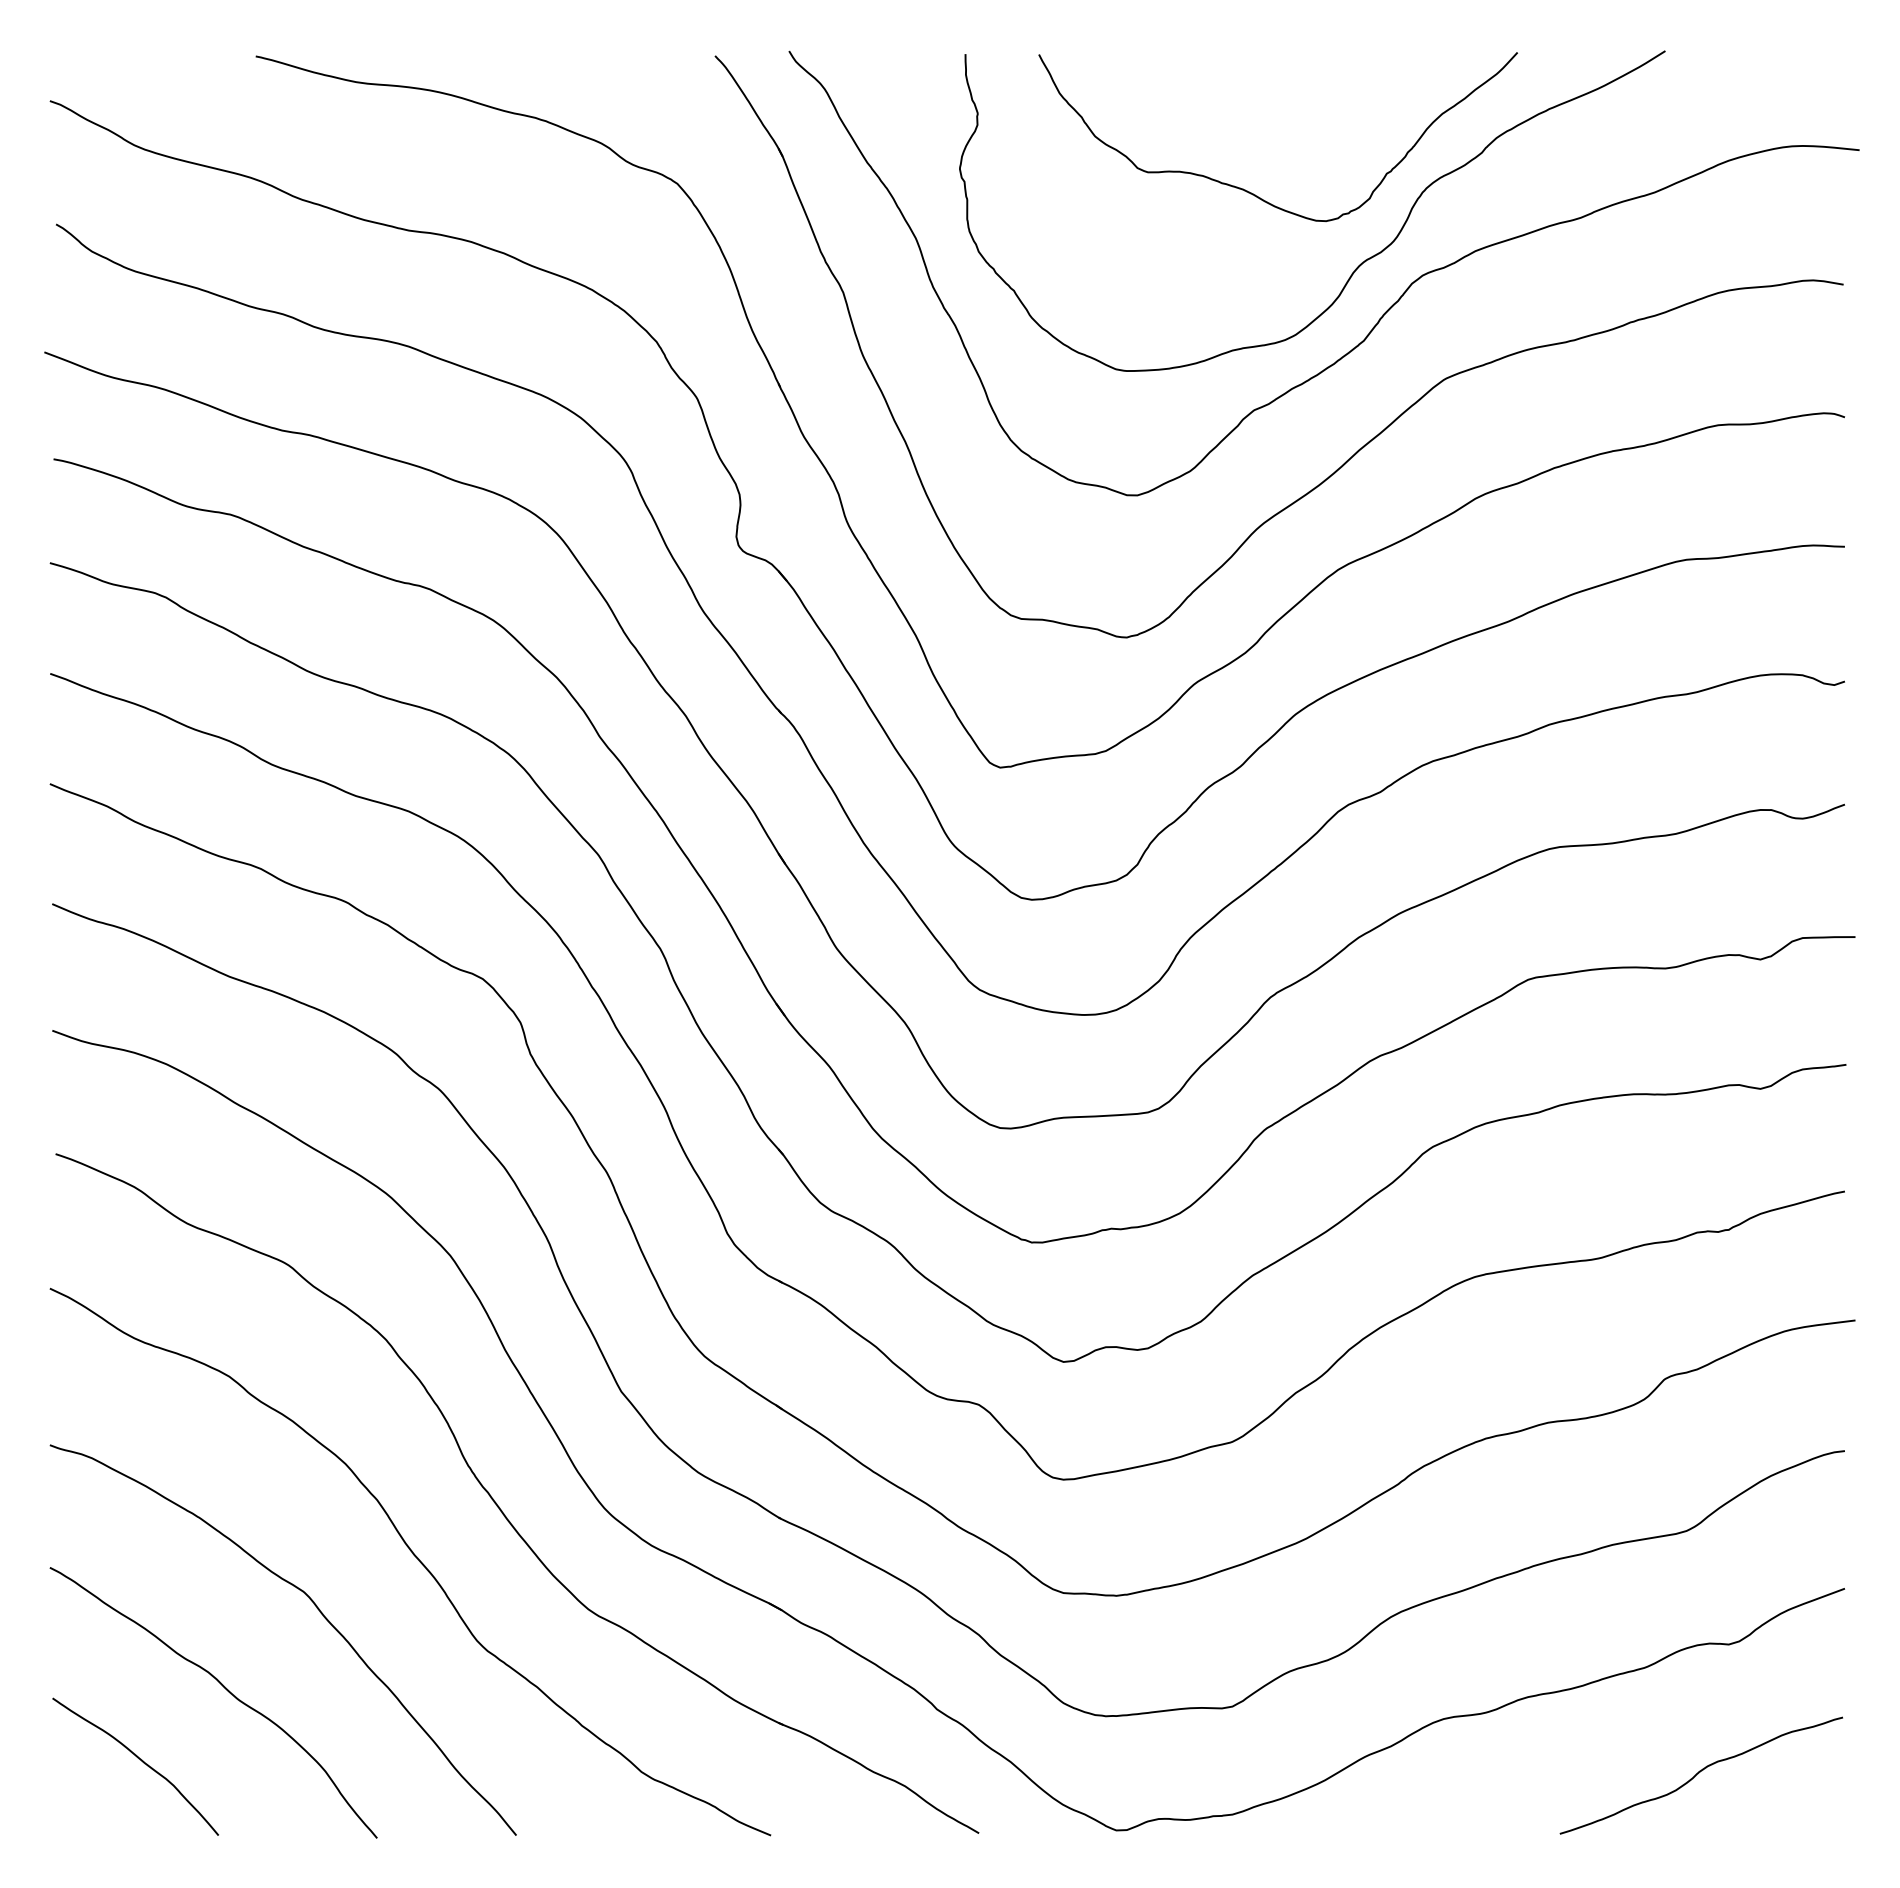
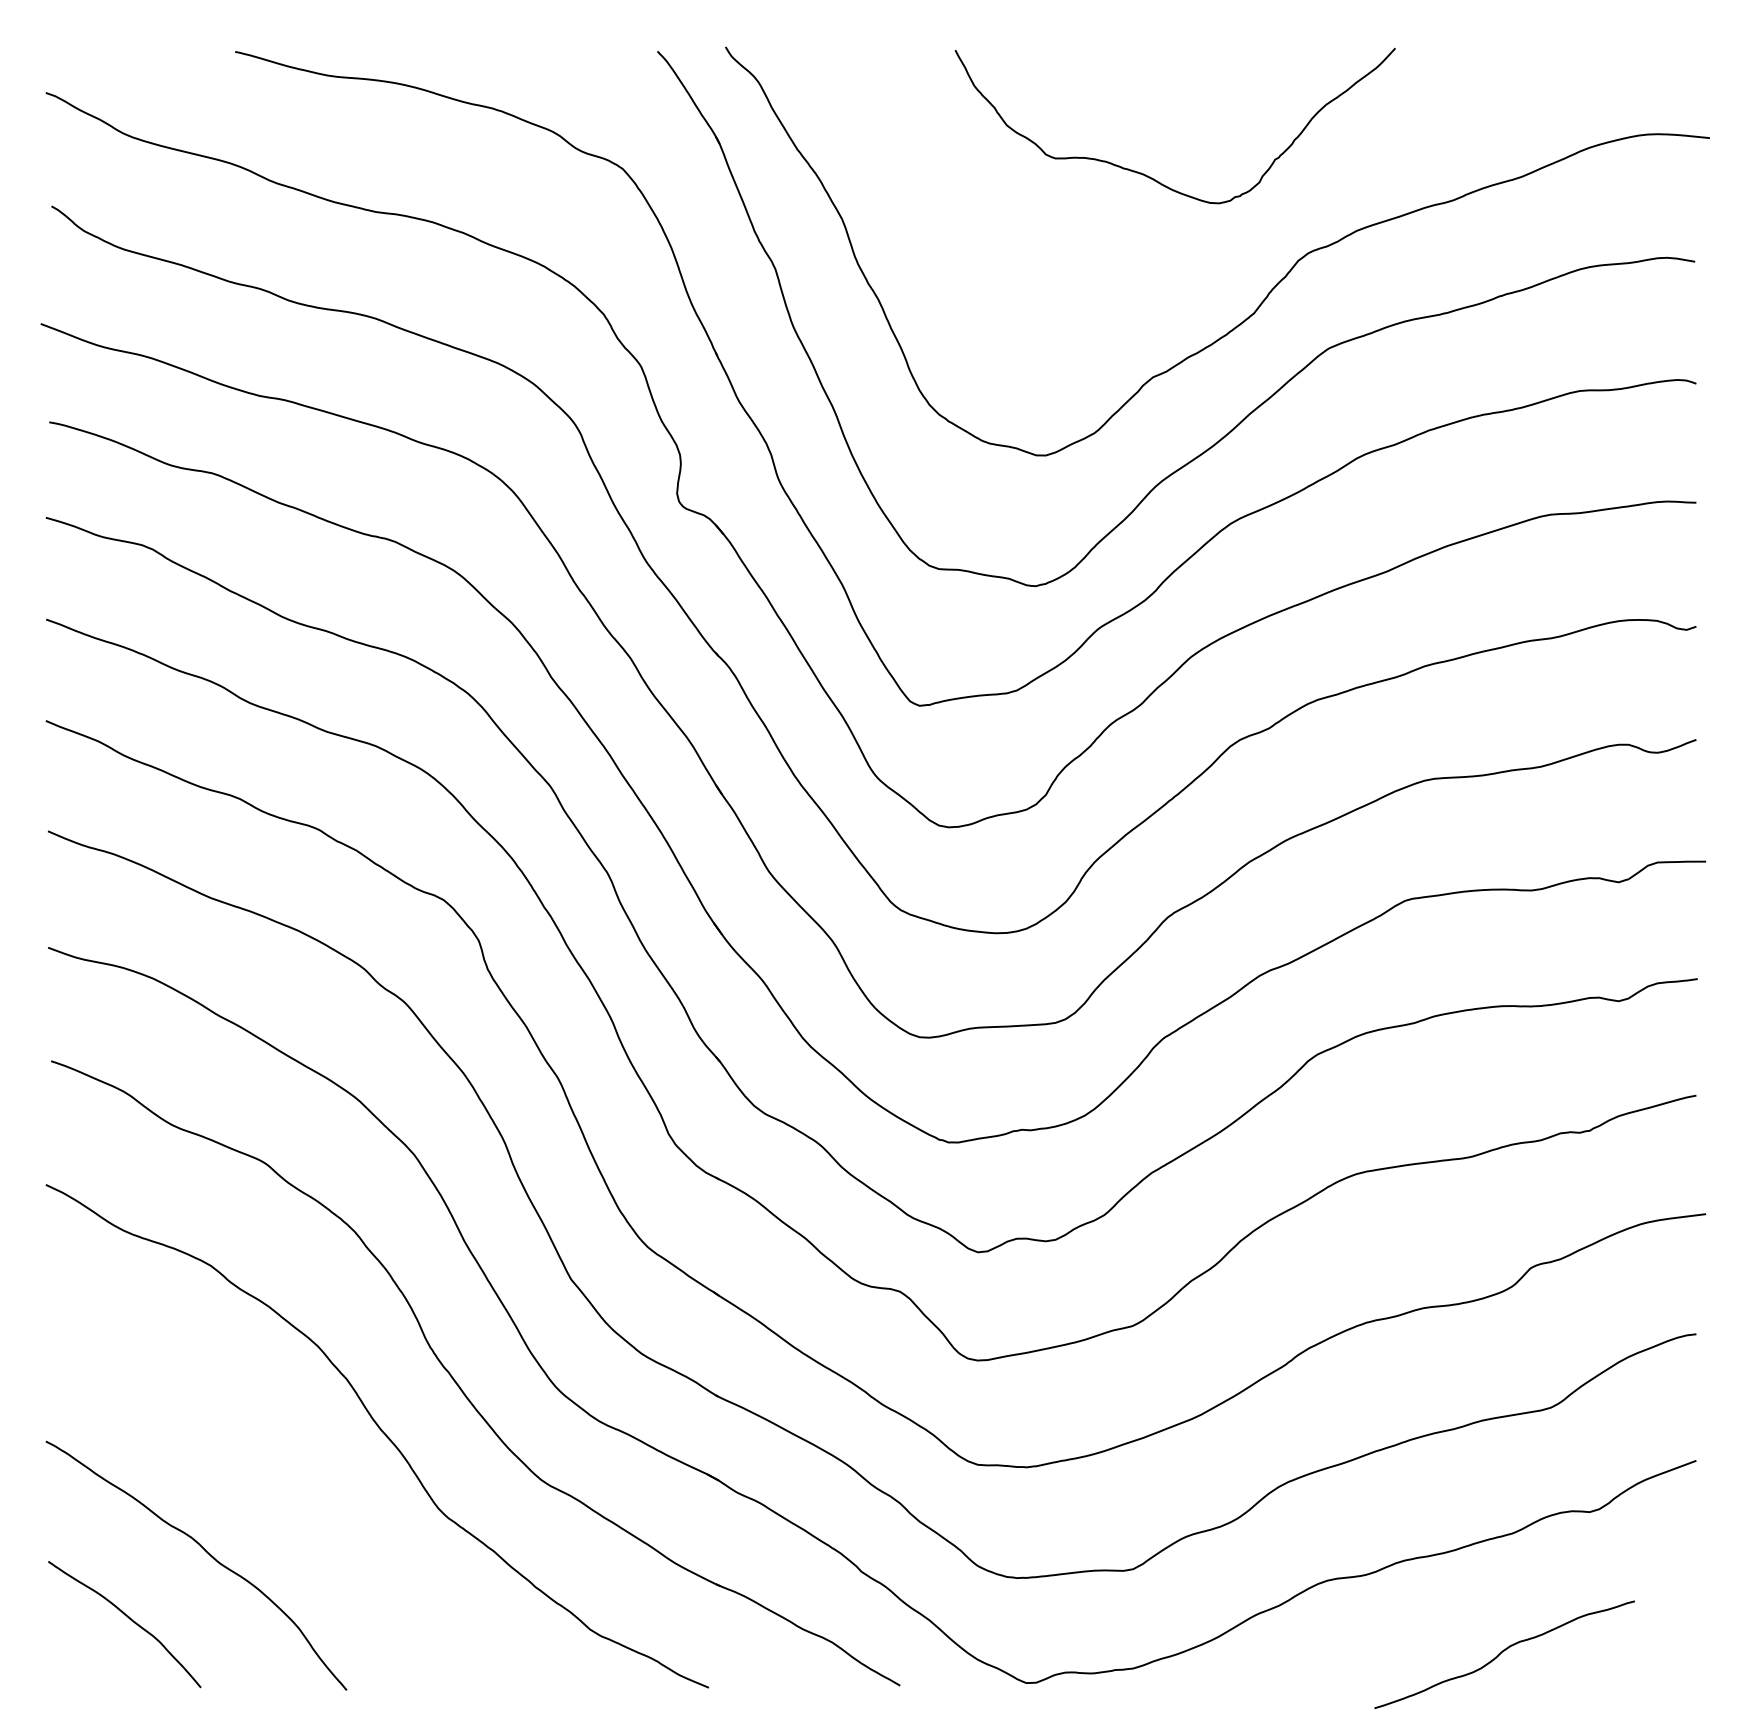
curve: (1361, 262) -> (1251, 241), removed
curve: (316, 1608) -> (290, 1479), removed
curve: (1699, 1773) -> (1502, 1652), moved

